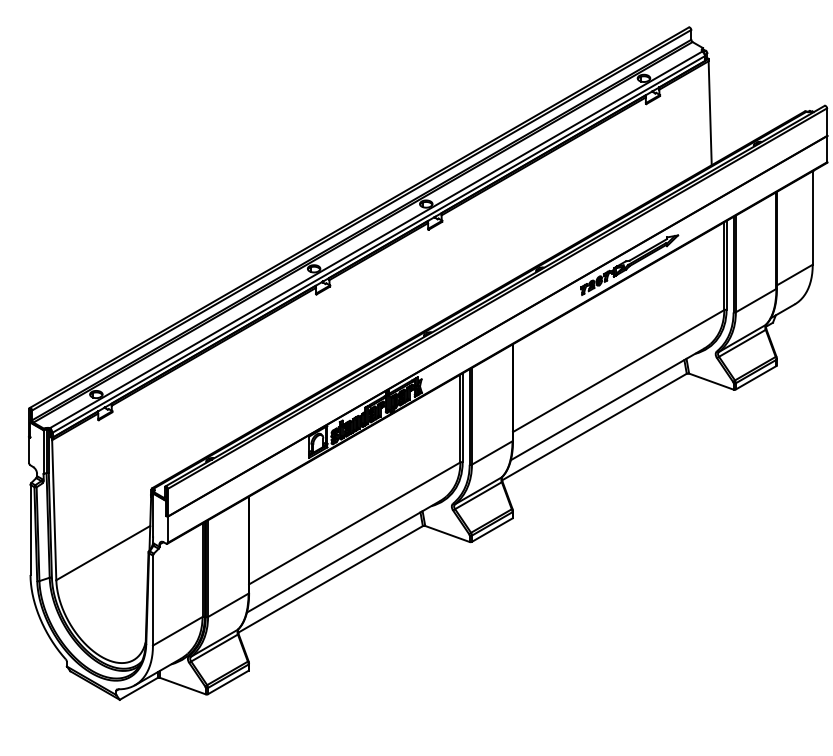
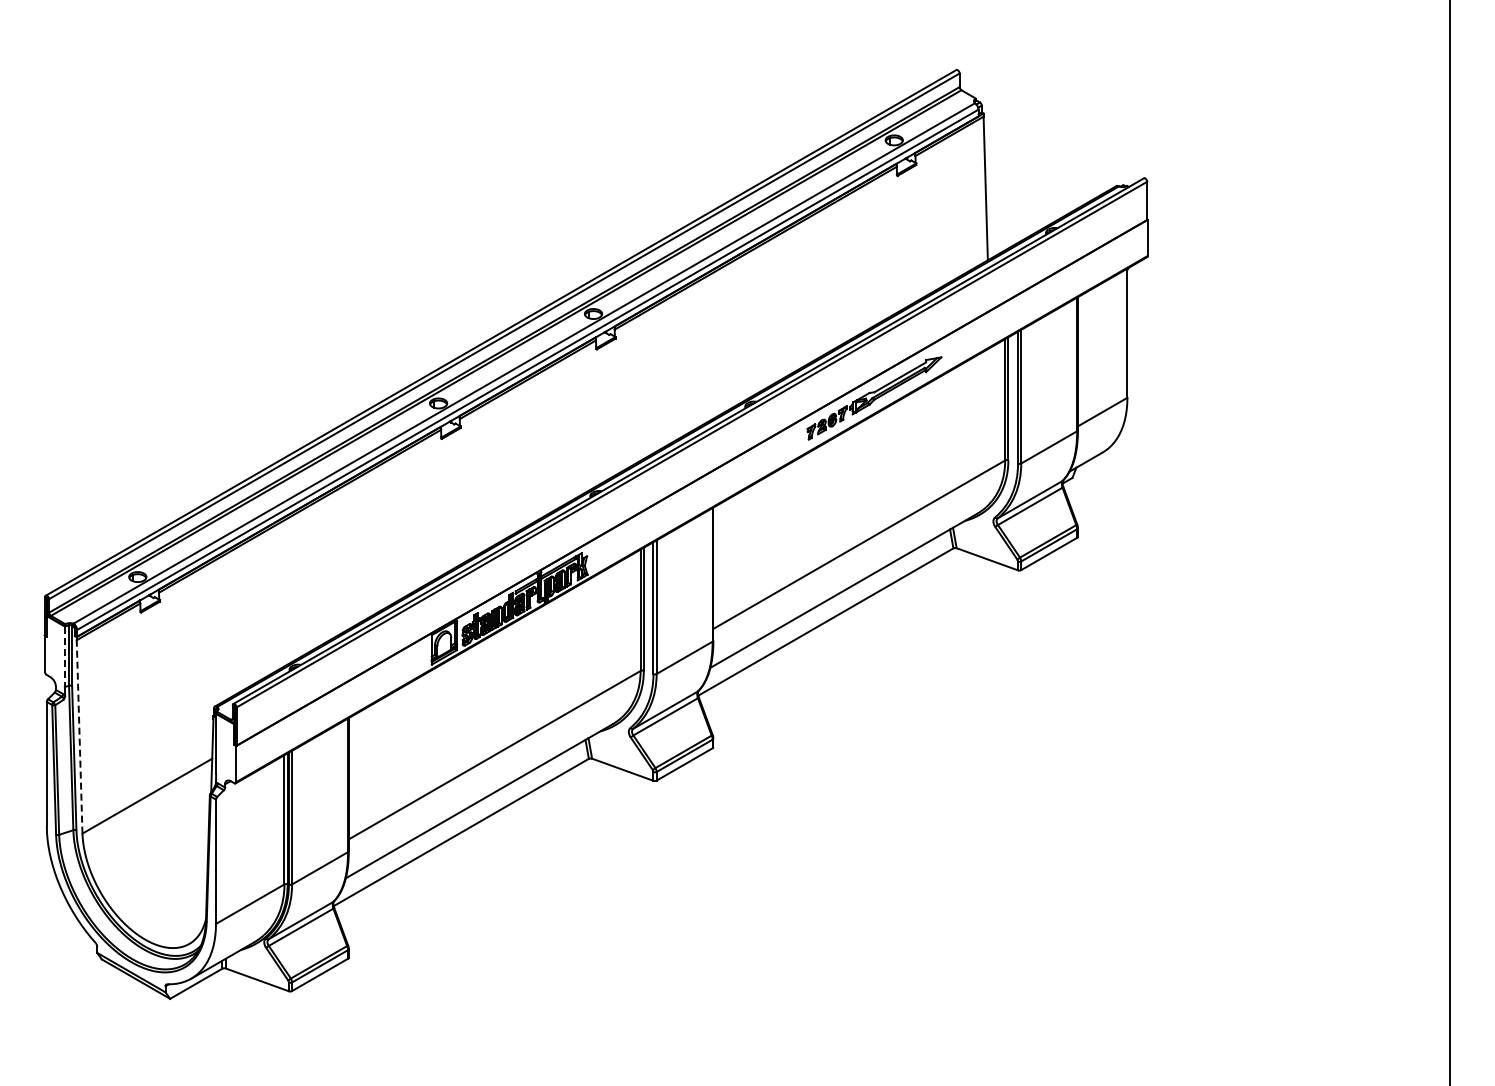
line: (43, 452) -> (64, 657), solid -> dashed
line: (54, 509) -> (79, 736), solid -> dashed

